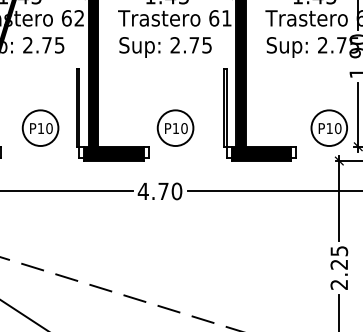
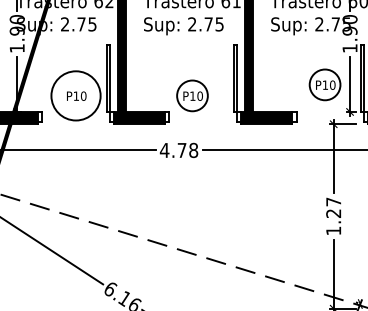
circle: (39, 127) -> (75, 95), size x1.6
part: (328, 127) -> (324, 84), moved
text: (176, 191) -> (193, 150), 4.70 -> 4.78
text: (339, 267) -> (333, 216), 2.25 -> 1.27

